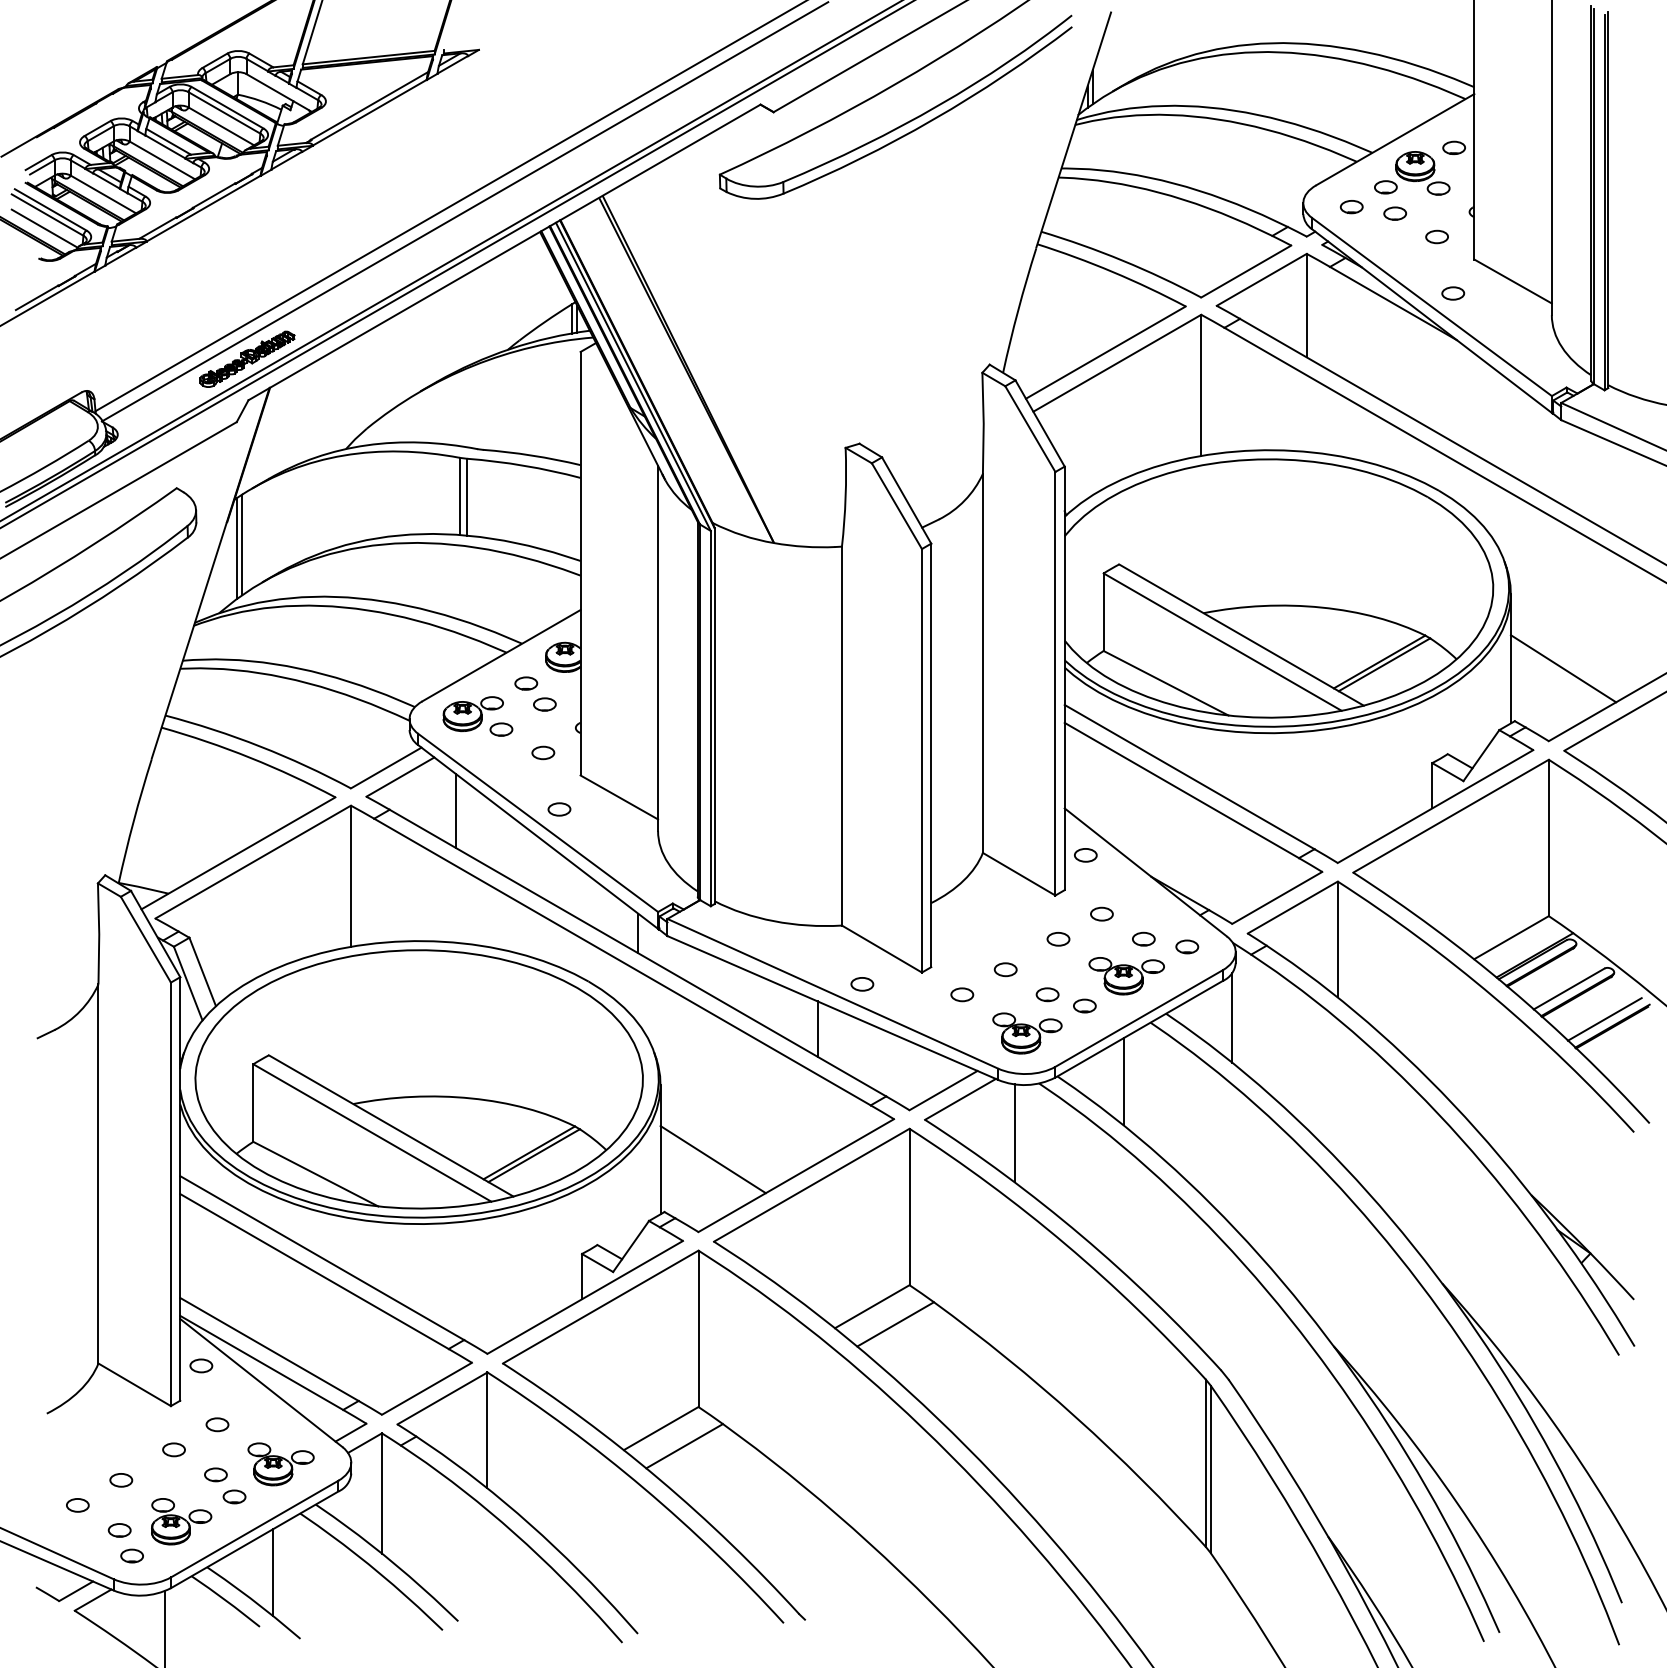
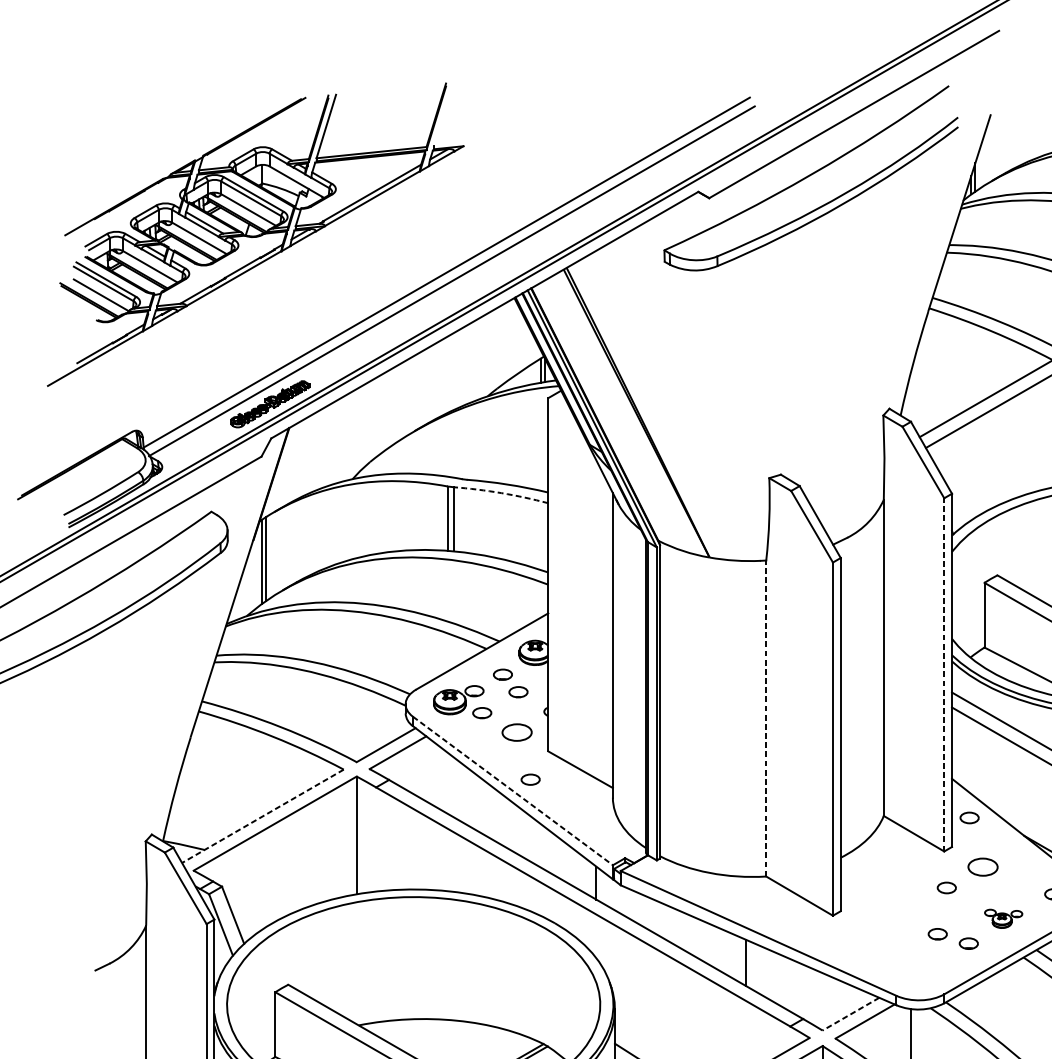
arc: (524, 465) -> (501, 492), solid -> dashed
line: (1055, 683) -> (944, 674), solid -> dashed
line: (841, 735) -> (765, 718), solid -> dashed
part: (543, 752) -> (517, 732), size x1.6
line: (456, 811) -> (444, 781), removed
line: (538, 823) -> (513, 791), solid -> dashed
line: (238, 853) -> (262, 816), solid -> dashed
part: (1101, 913) -> (982, 866), size x1.6
part: (1143, 938) -> (1017, 887), removed
part: (1005, 969) -> (902, 913), removed
part: (1126, 976) -> (1003, 919), size x0.6
part: (862, 984) -> (783, 925), removed
part: (962, 994) -> (866, 934), removed
part: (1027, 1033) -> (920, 966), removed
line: (1123, 1081) -> (1001, 1006), removed
line: (943, 1090) -> (850, 1014), solid -> dashed

